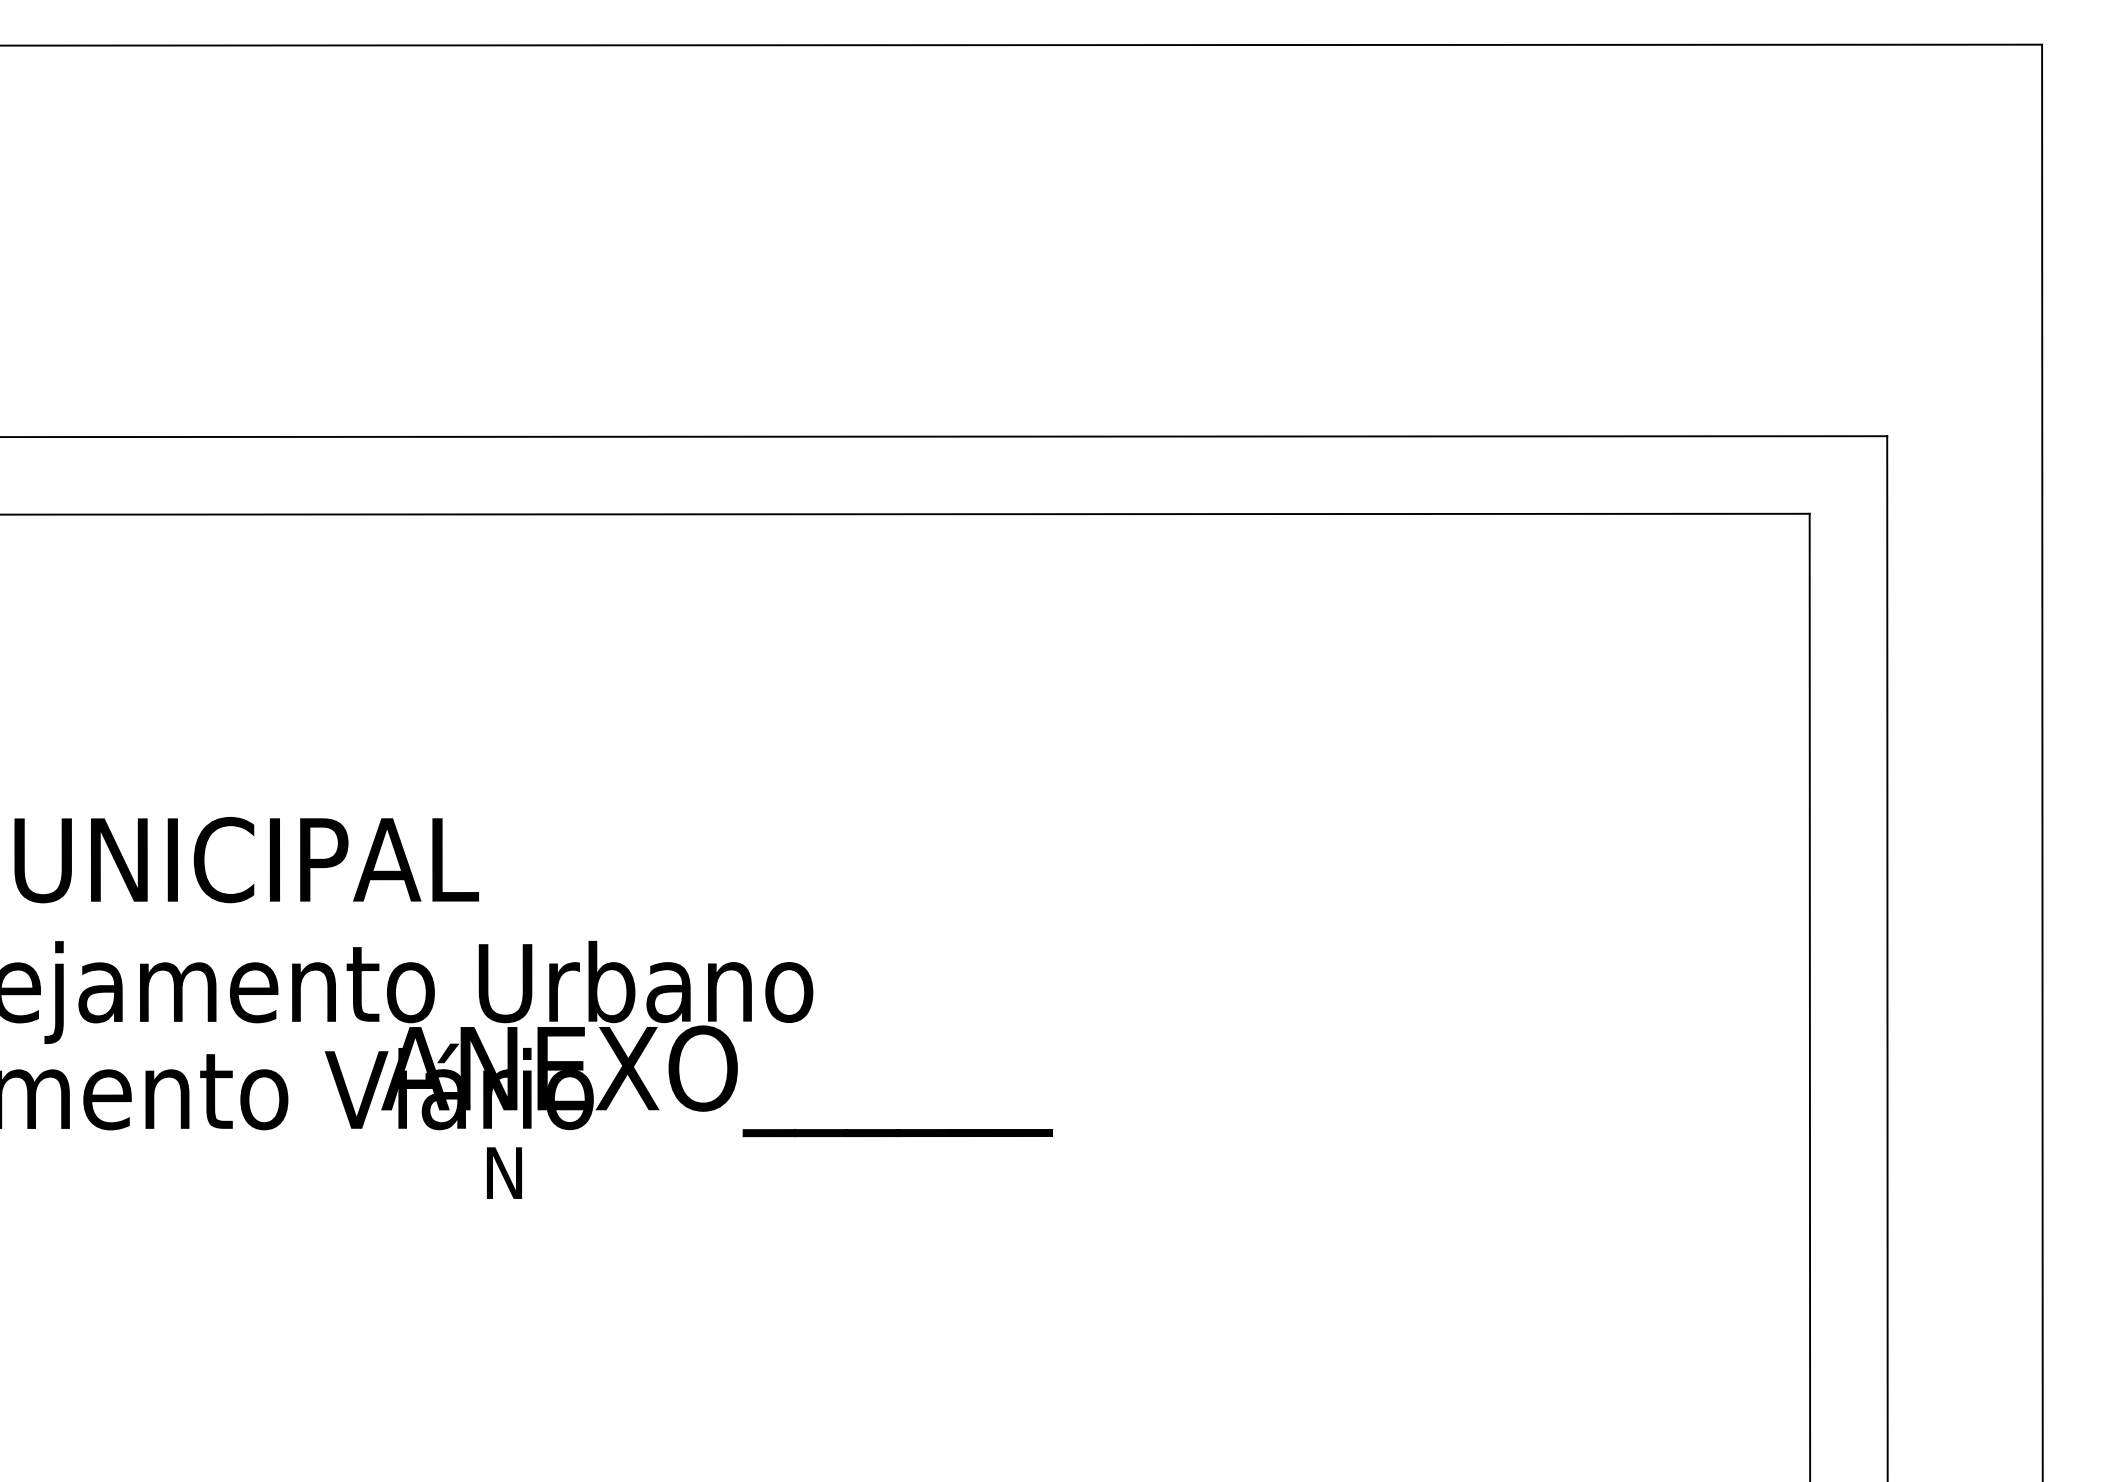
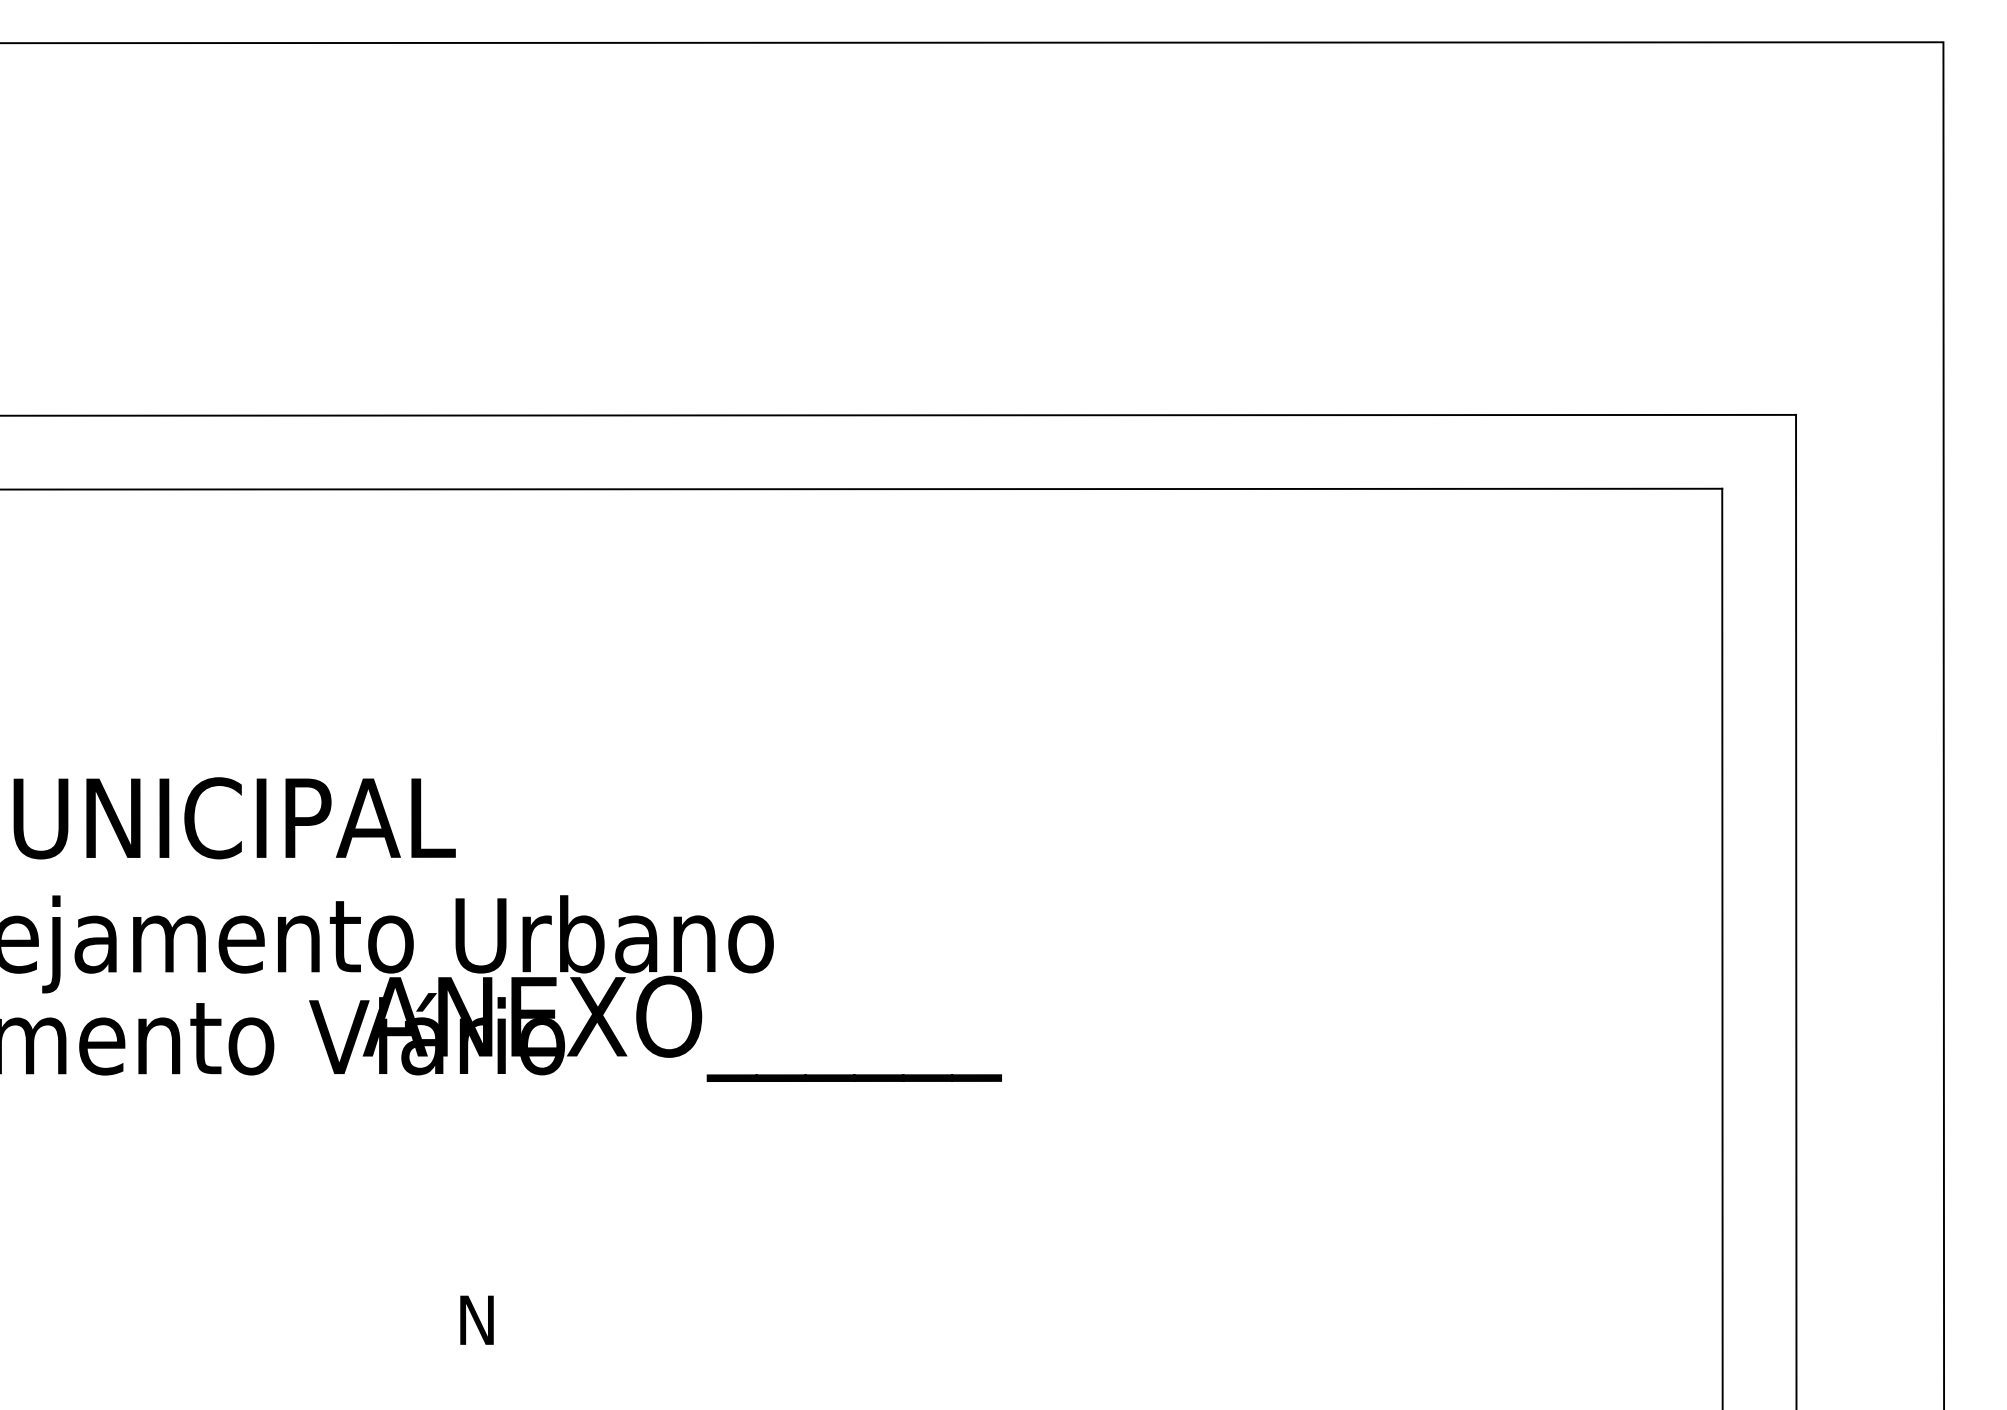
text: (503, 1172) -> (476, 1319), moved

